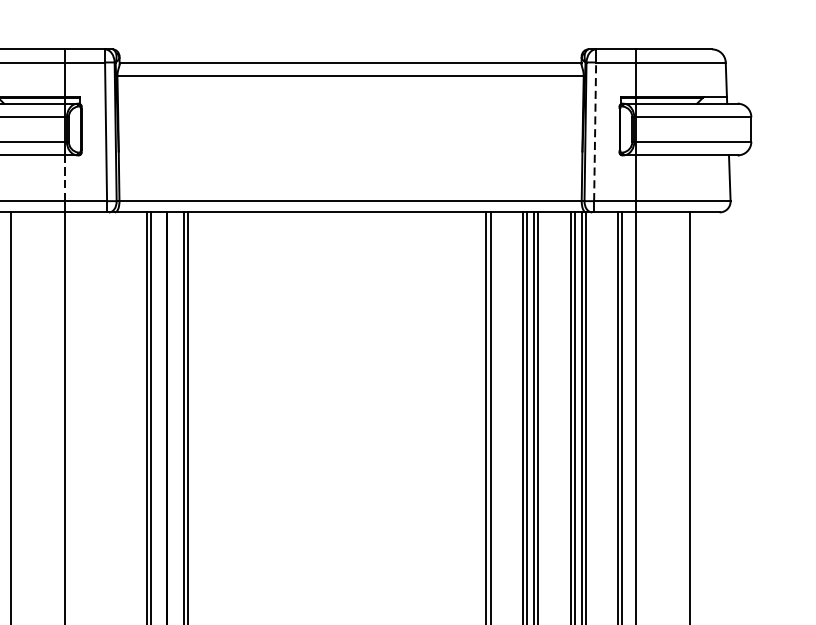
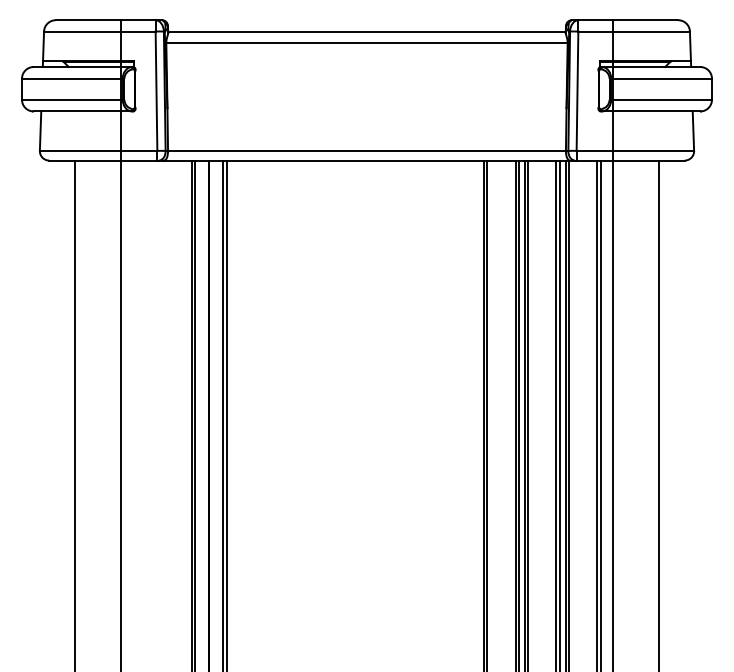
line: (595, 132) -> (577, 91), dashed -> solid
line: (65, 178) -> (121, 131), dashed -> solid

